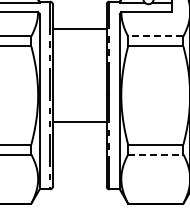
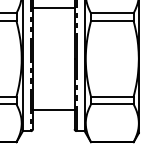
line: (155, 36) -> (112, 13), dashed -> solid
line: (79, 121) -> (53, 109), moved
line: (155, 154) -> (112, 104), dashed -> solid

